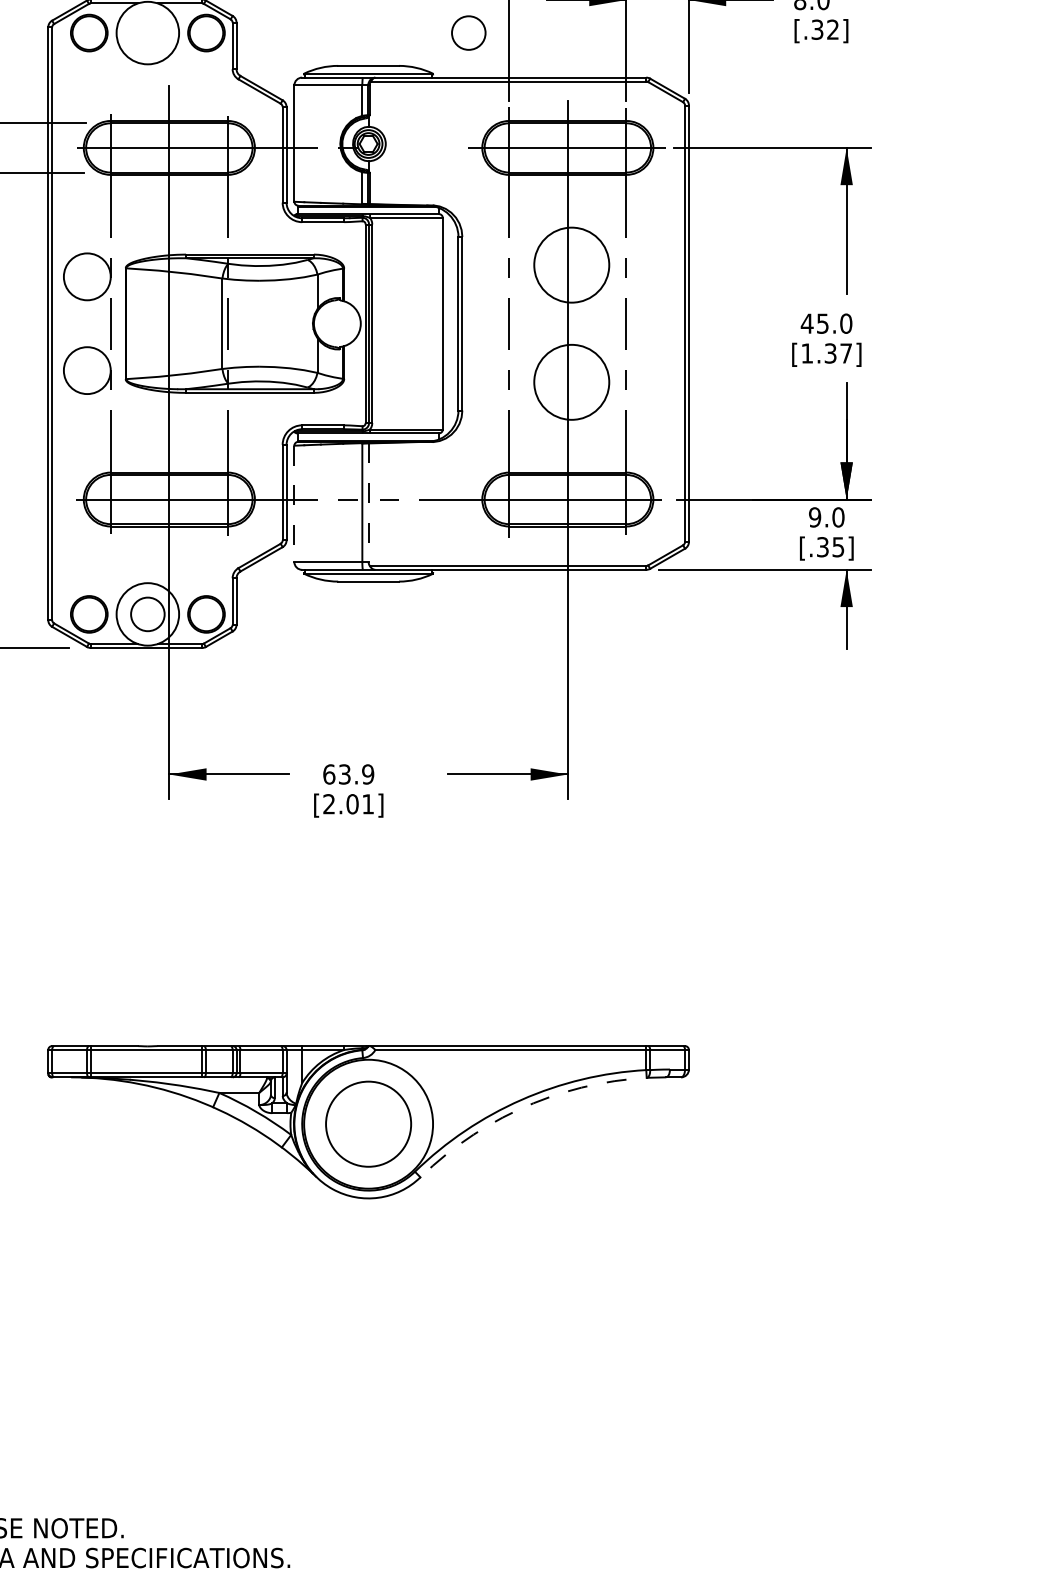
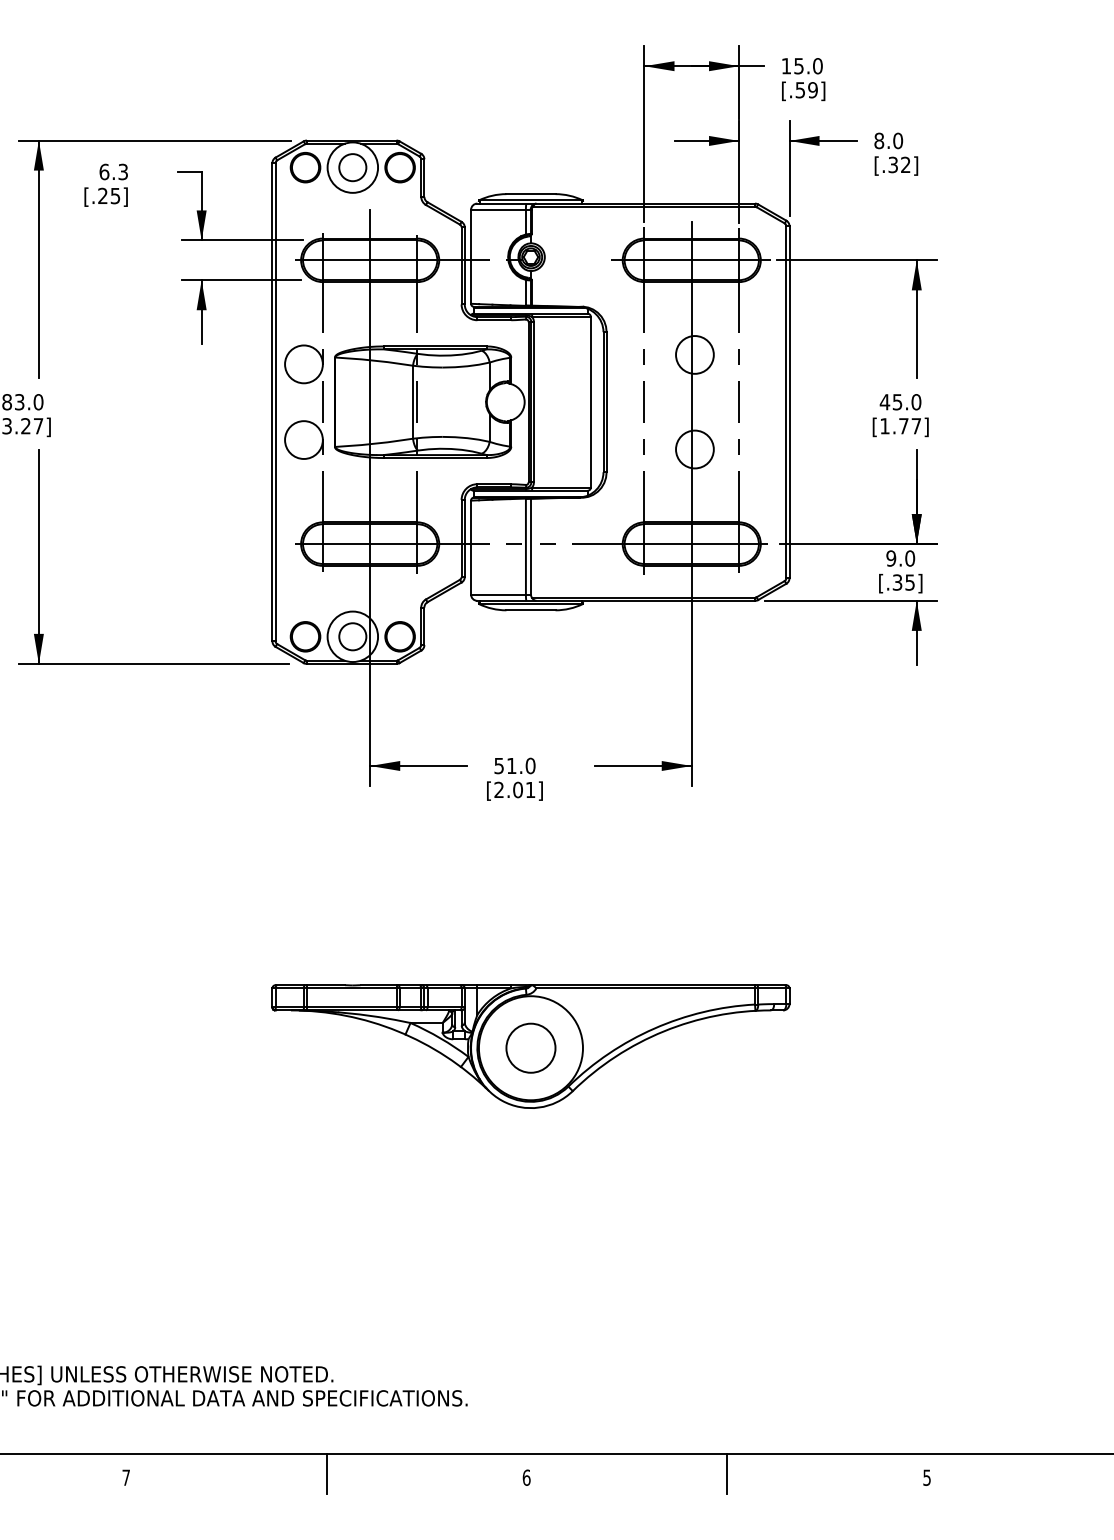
circle: (468, 32) -> (352, 167), moved
circle: (571, 264) -> (694, 354), size x0.62
text: (830, 353) -> (903, 426), [1.37] -> [1.77]
circle: (571, 382) -> (694, 449), size x0.62
line: (368, 502) -> (530, 546), dashed -> solid
line: (294, 503) -> (471, 547), dashed -> solid
text: (348, 773) -> (514, 765), 63.9 -> 51.0
arc: (534, 1103) -> (664, 1031), dashed -> solid
circle: (368, 1123) -> (530, 1047), size x0.71

